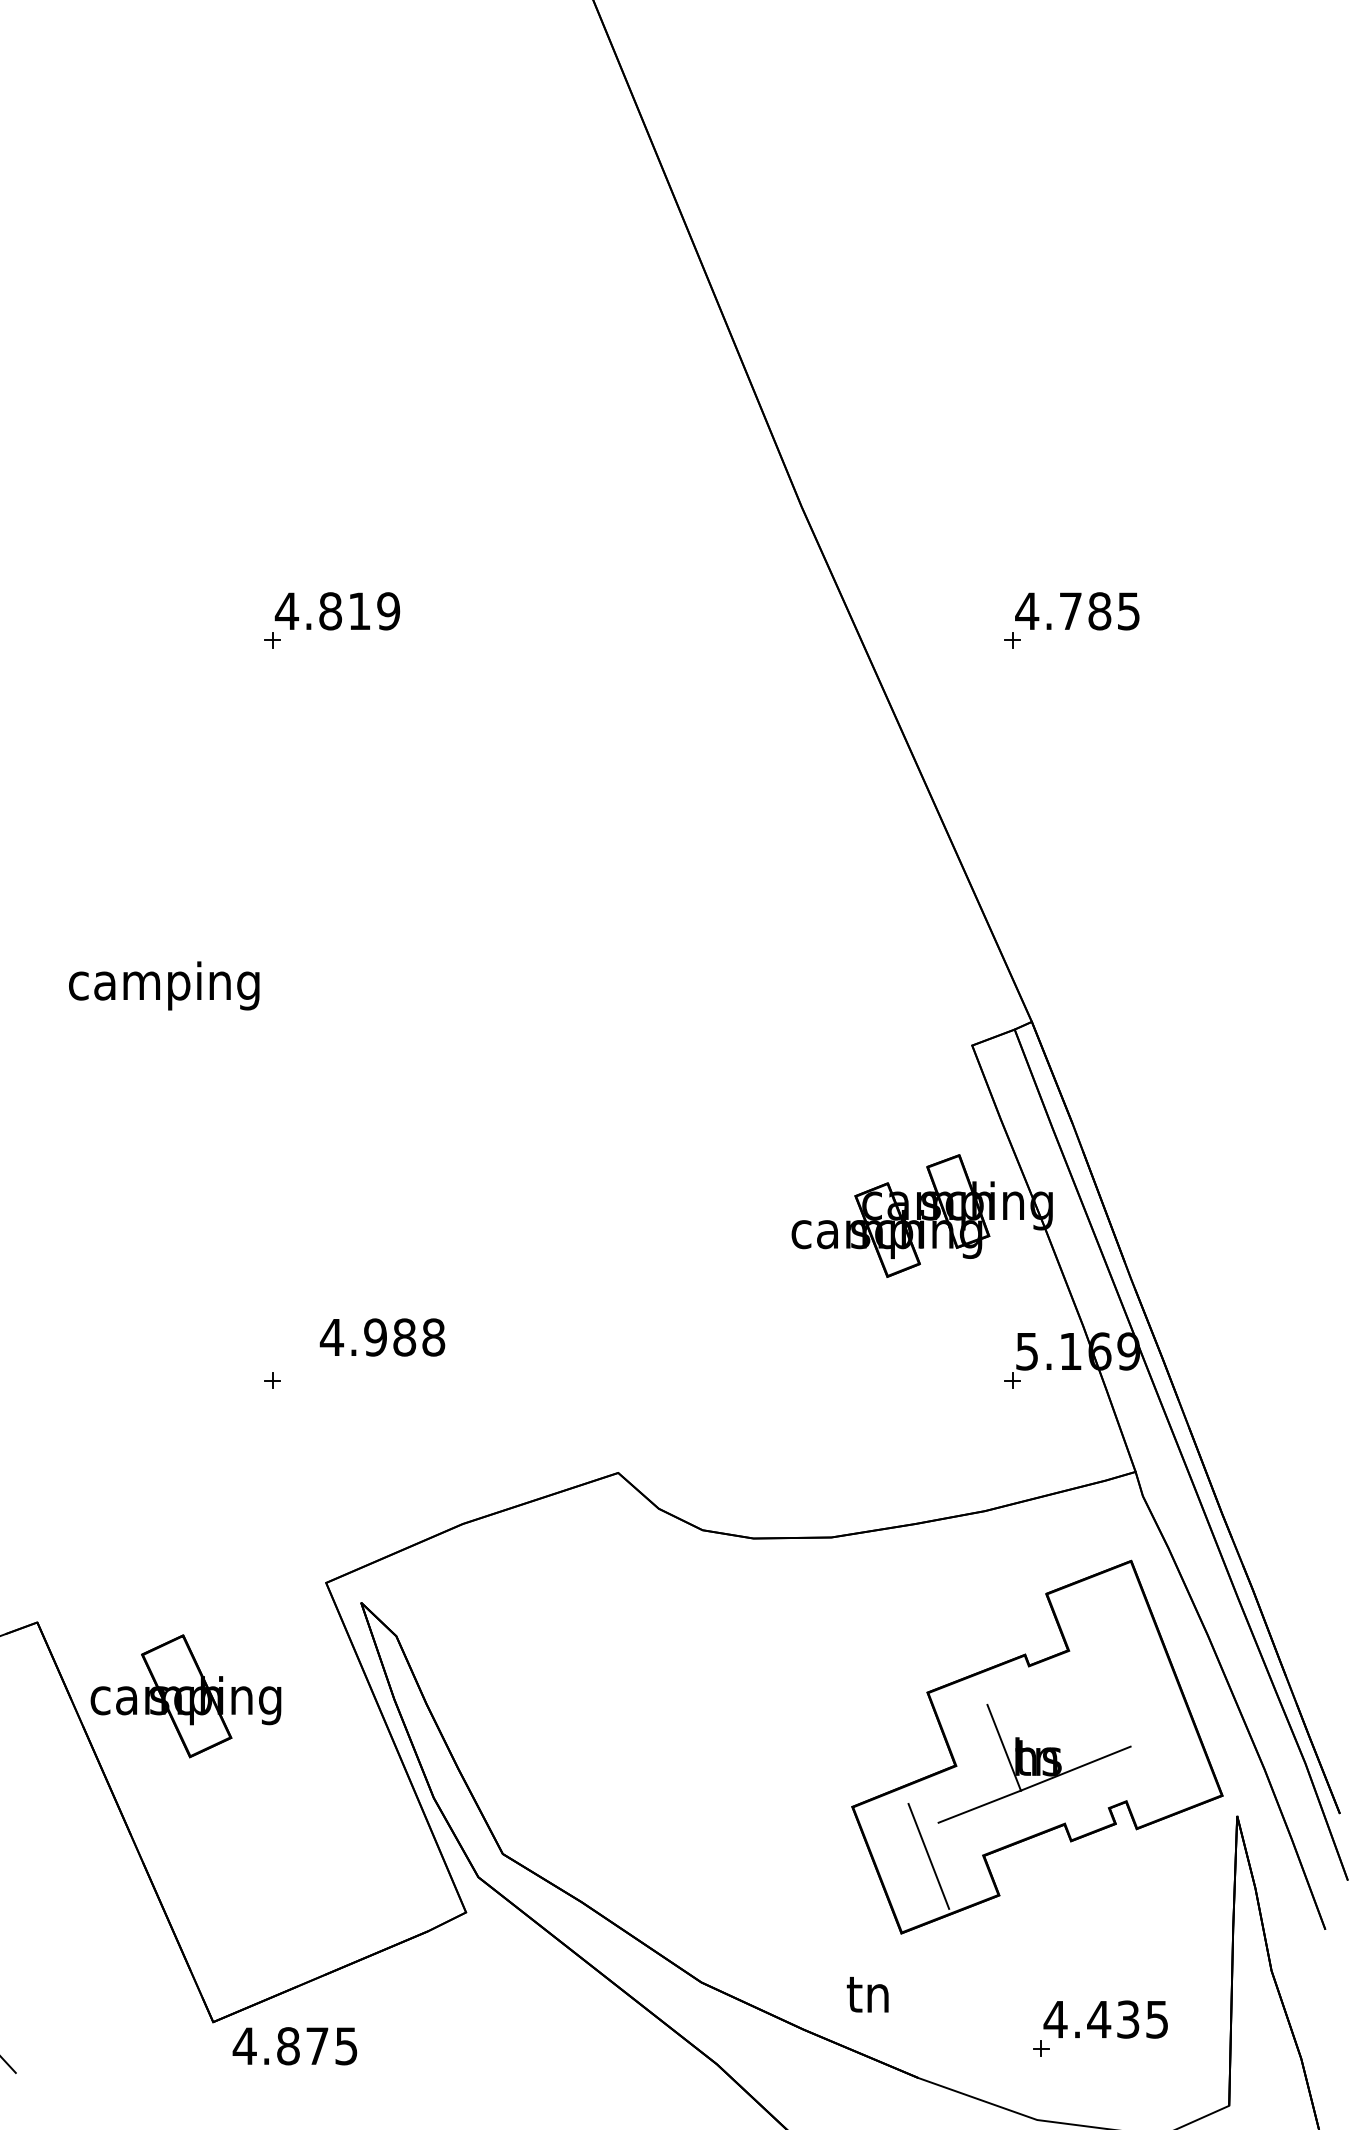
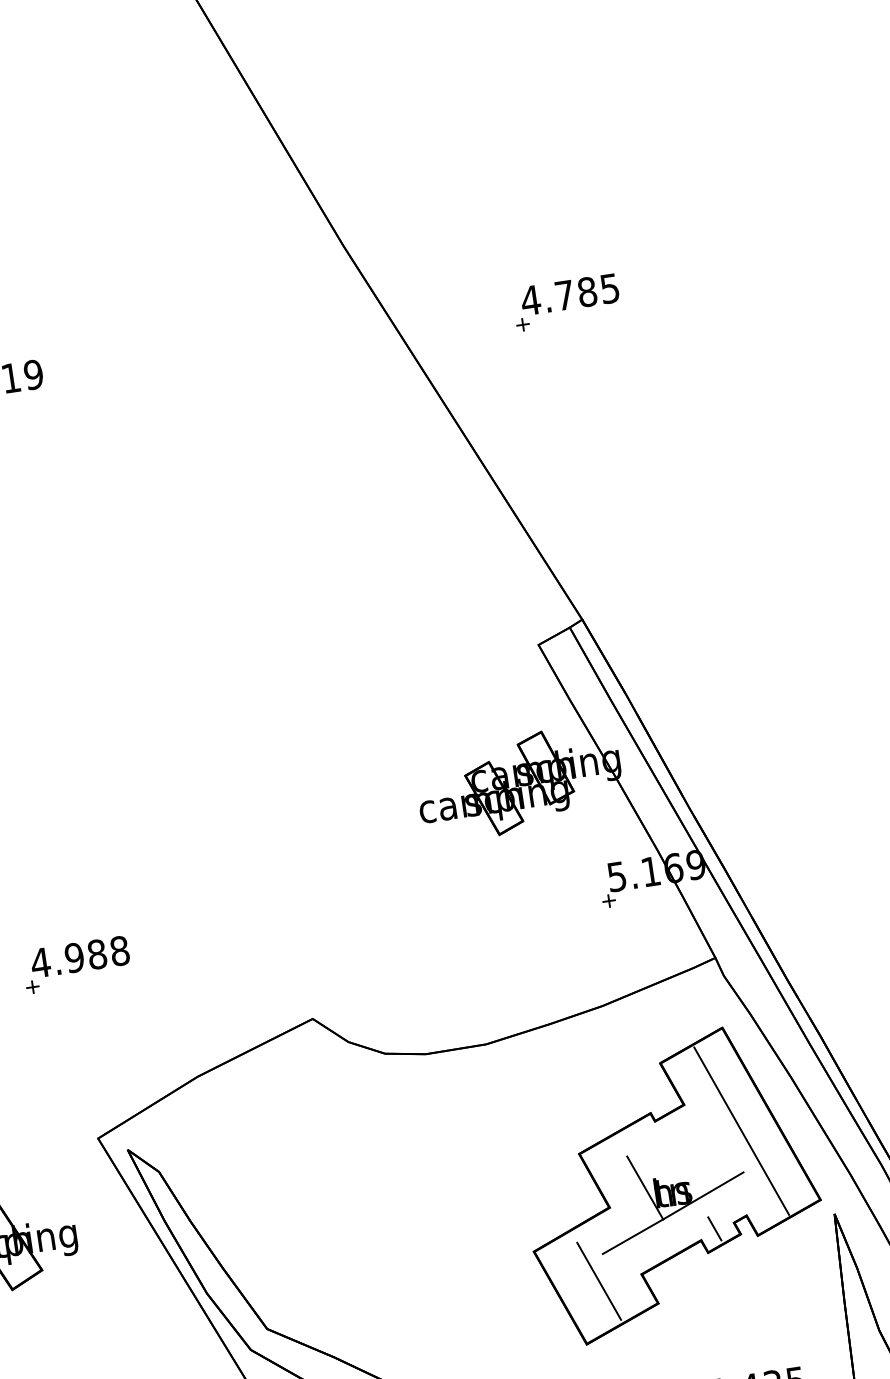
text: (382, 1337) -> (80, 957), moved
line: (1135, 1694) -> (741, 1131), added
line: (1083, 1811) -> (714, 1228), added

